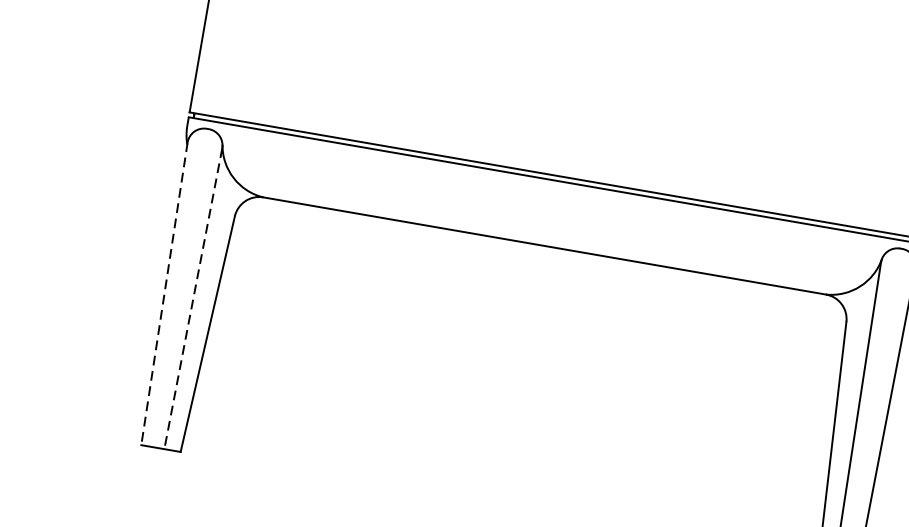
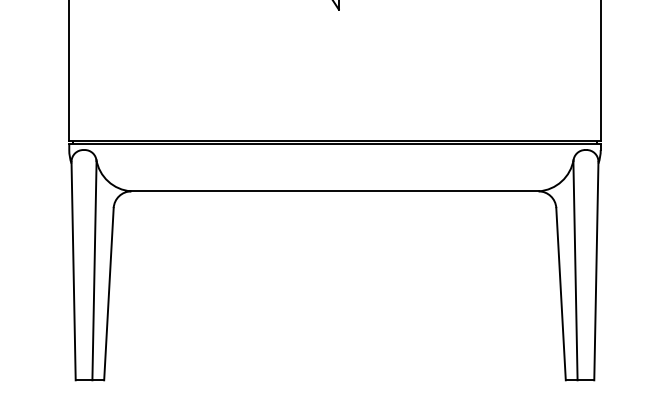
line: (164, 294) -> (73, 271), dashed -> solid
line: (193, 299) -> (94, 271), dashed -> solid

